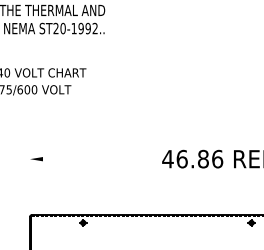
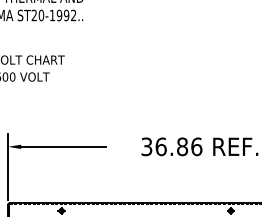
text: (167, 158) -> (146, 146), 46.86 -> 36.86
line: (85, 159) -> (63, 147), added
line: (30, 179) -> (8, 167), added

